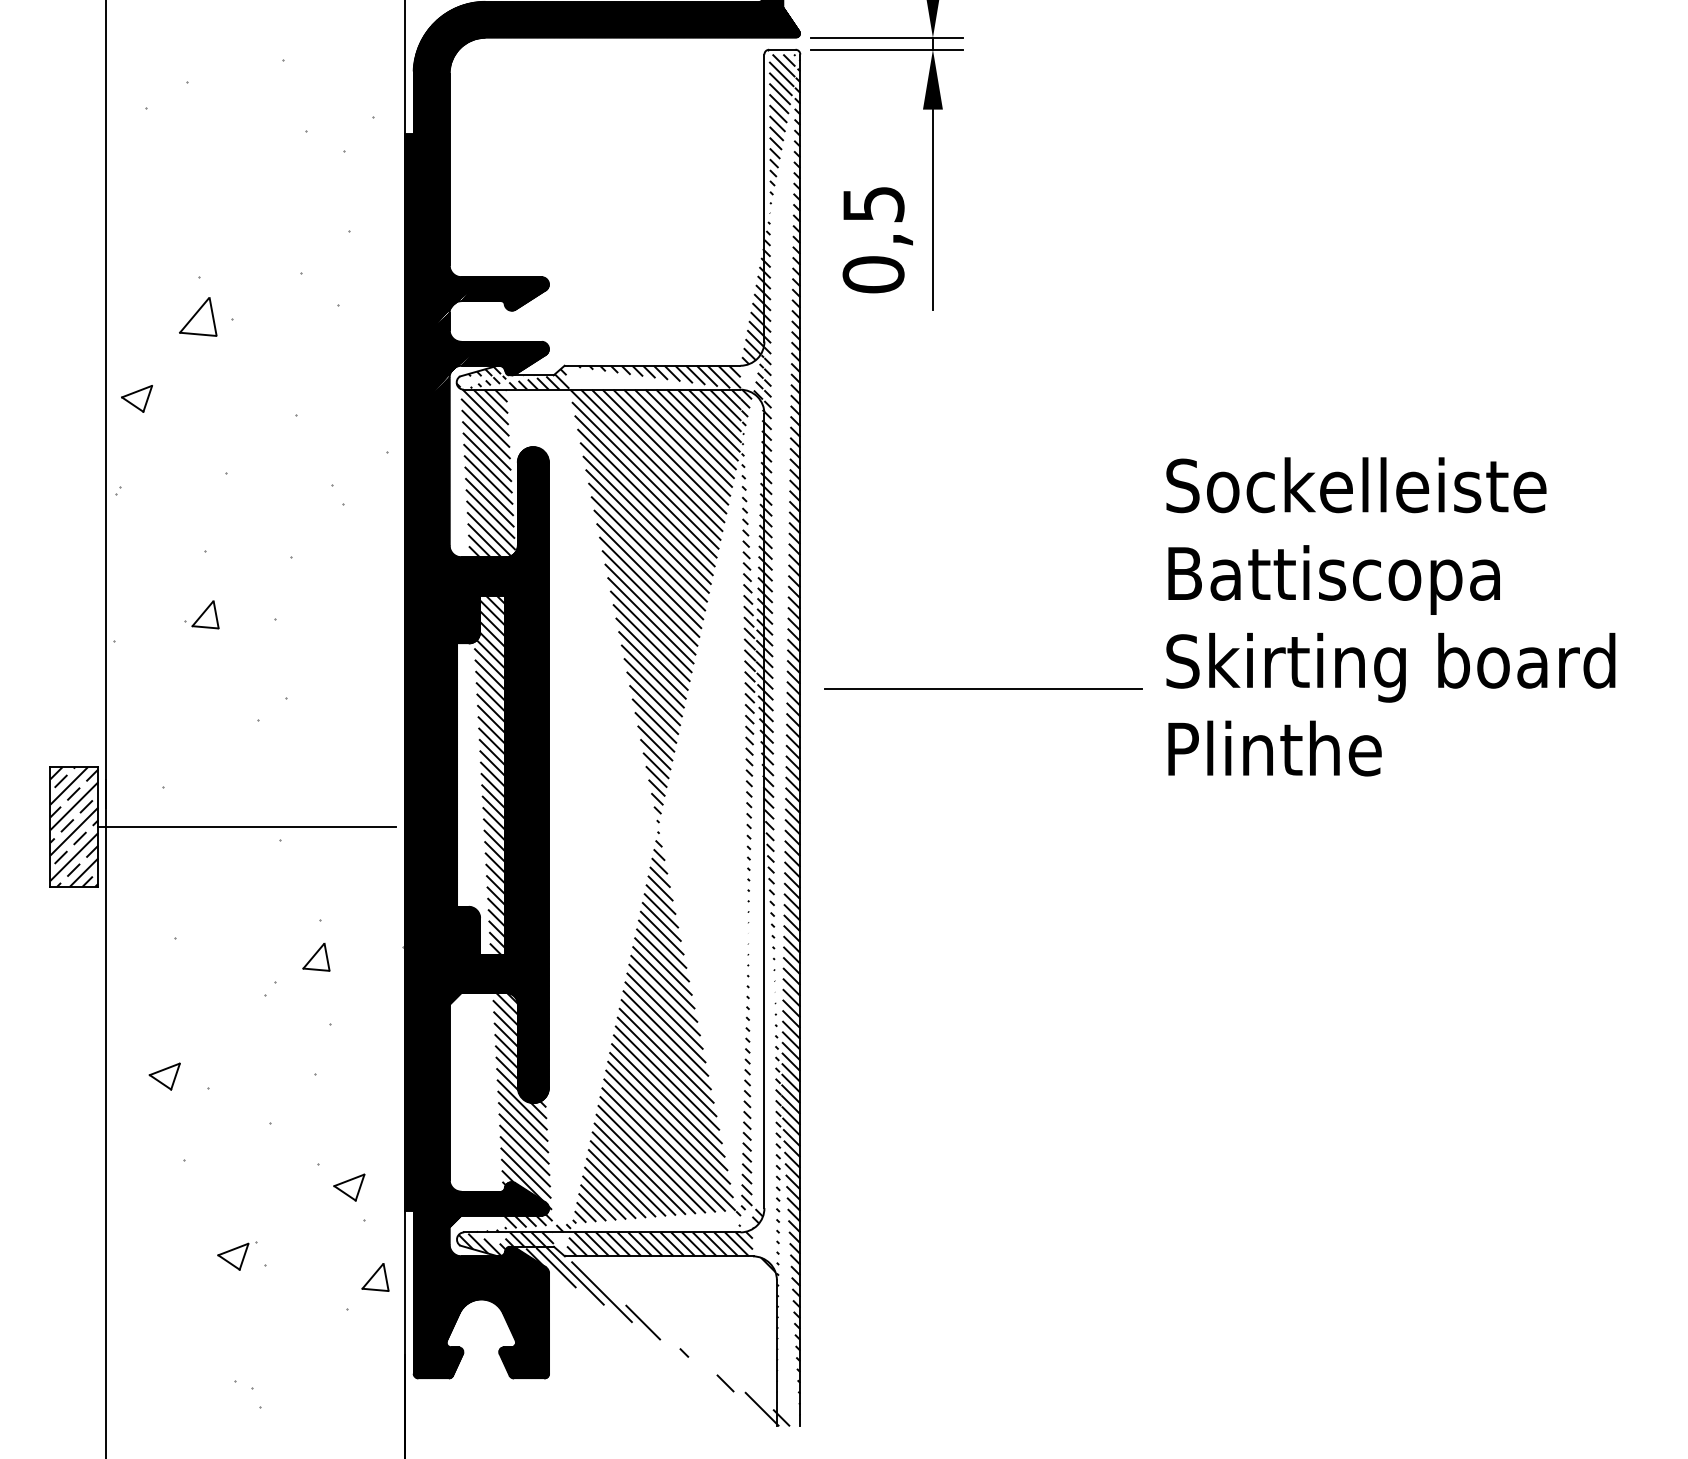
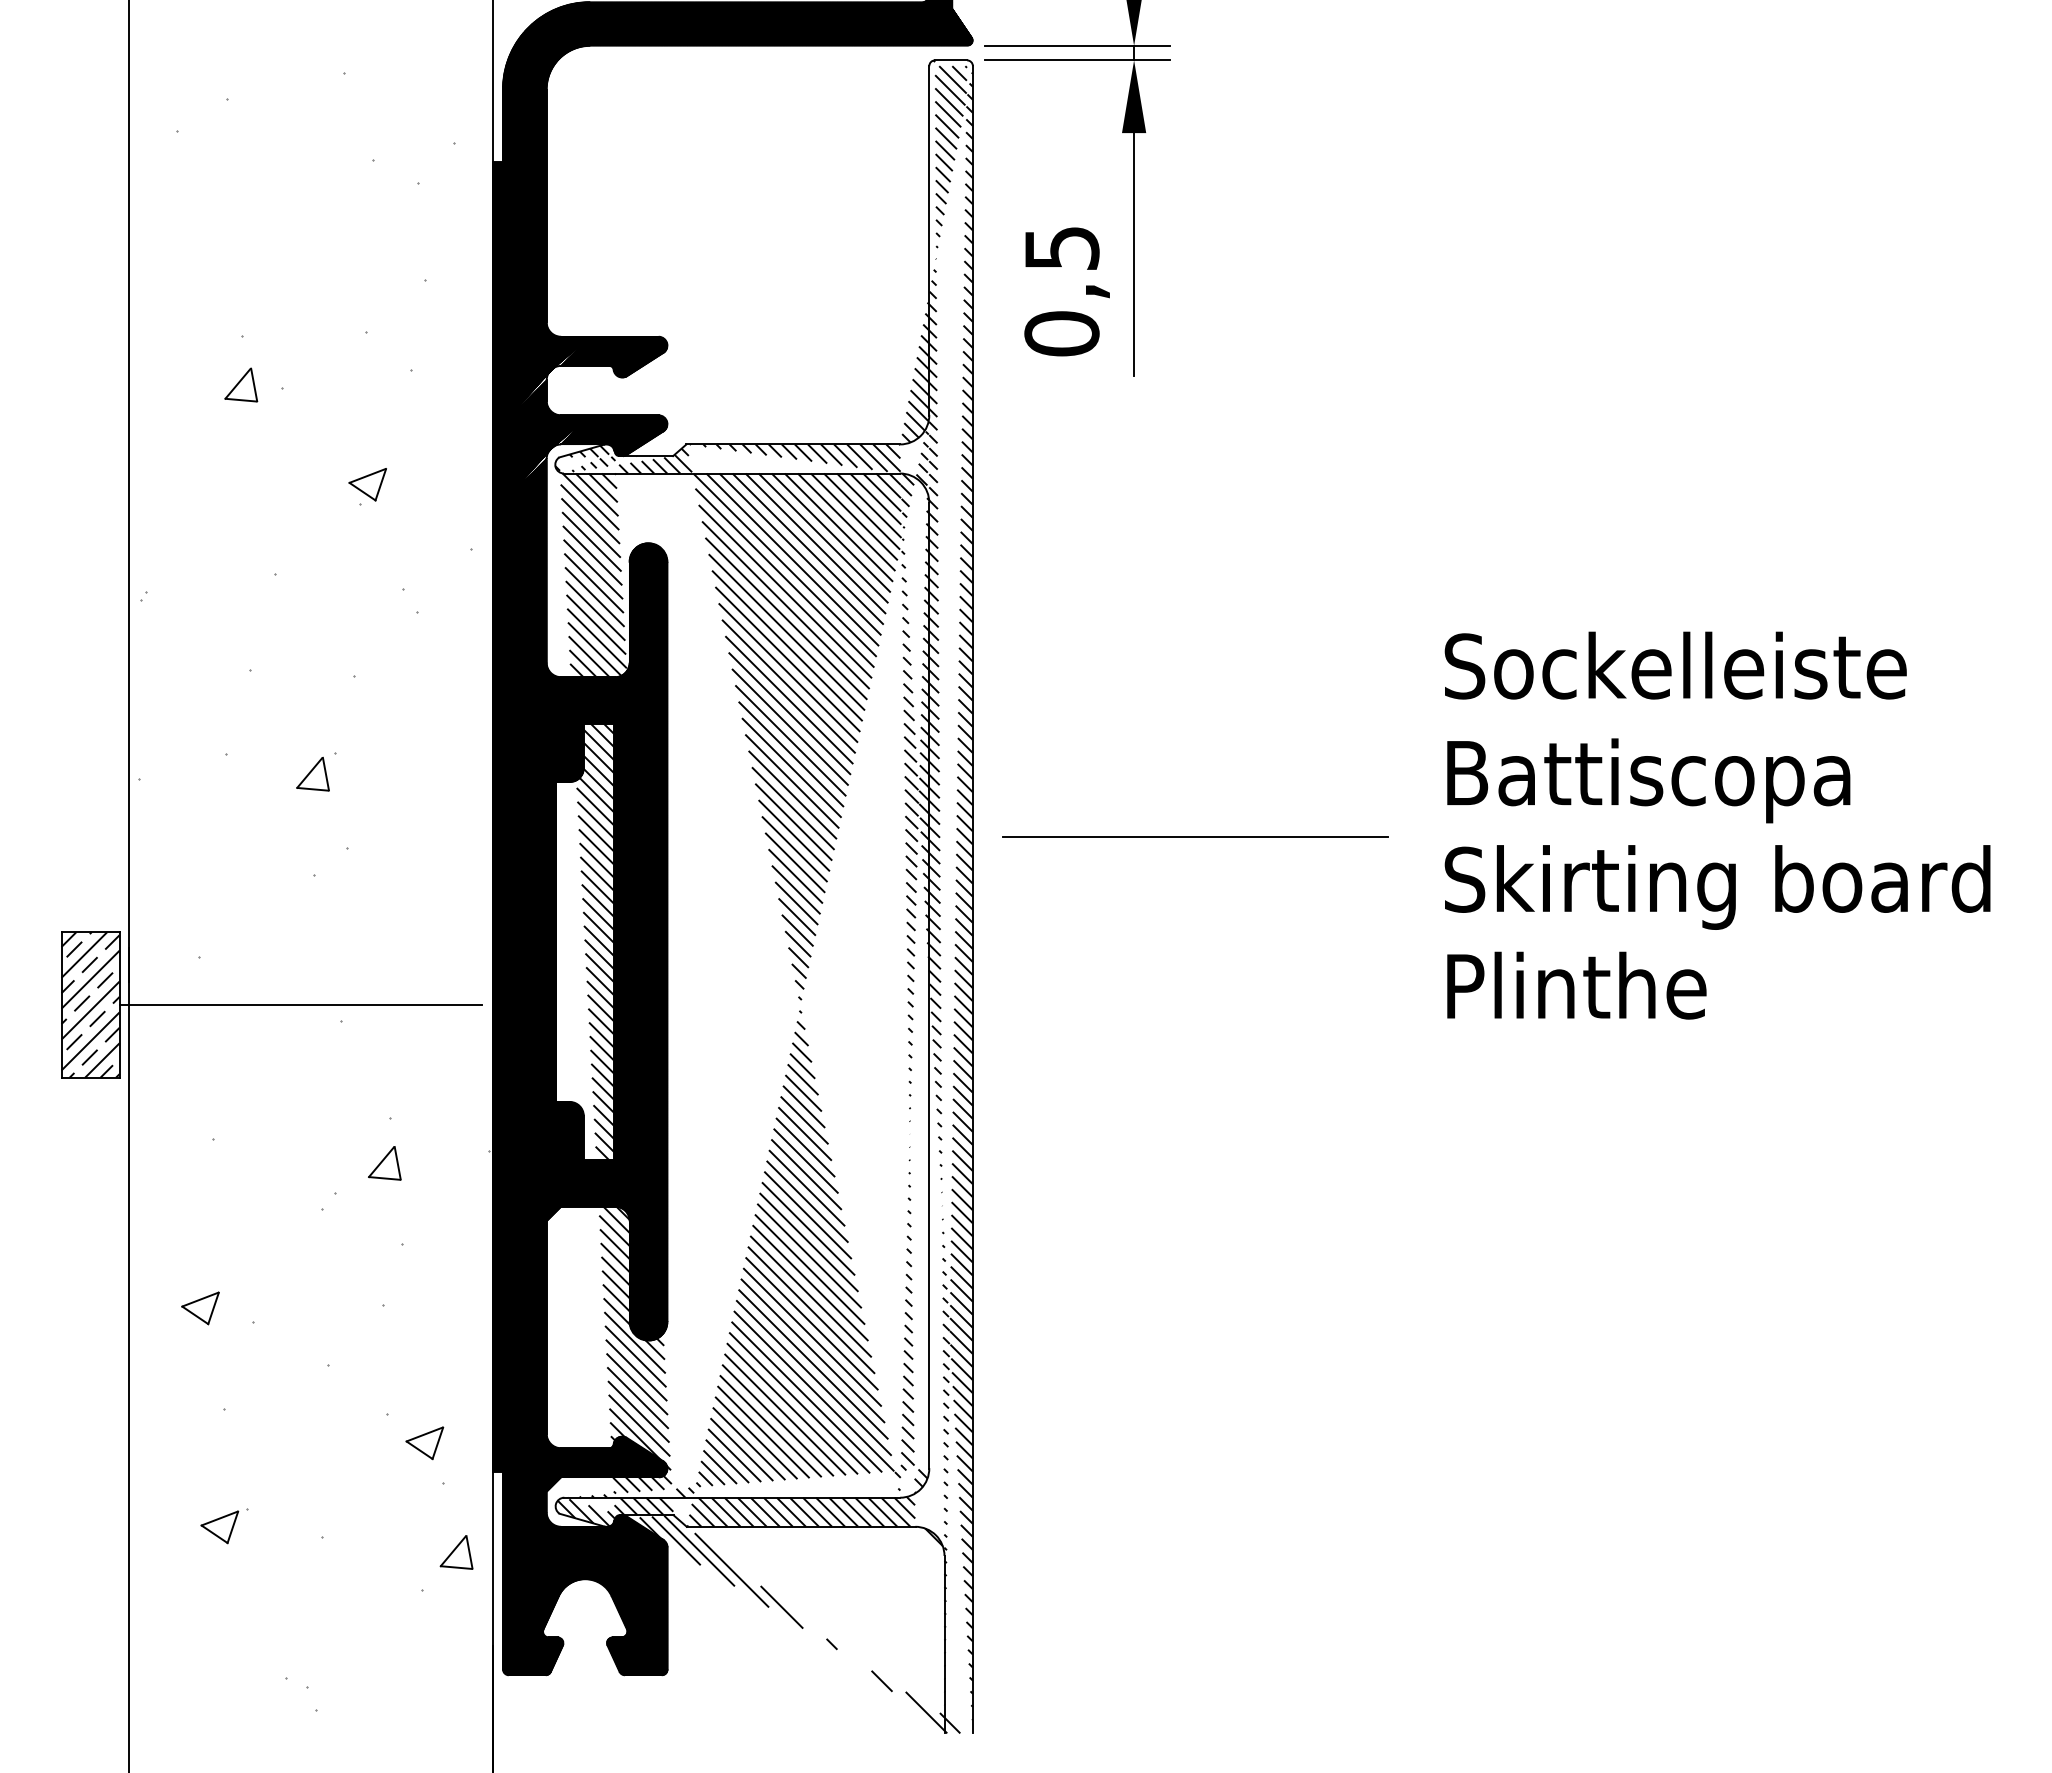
part: (198, 316) -> (241, 384), size x0.71
part: (136, 398) -> (367, 484), moved
part: (205, 614) -> (312, 773), moved
text: (1390, 616) -> (1717, 825), moved
part: (237, 1256) -> (224, 1526), moved

